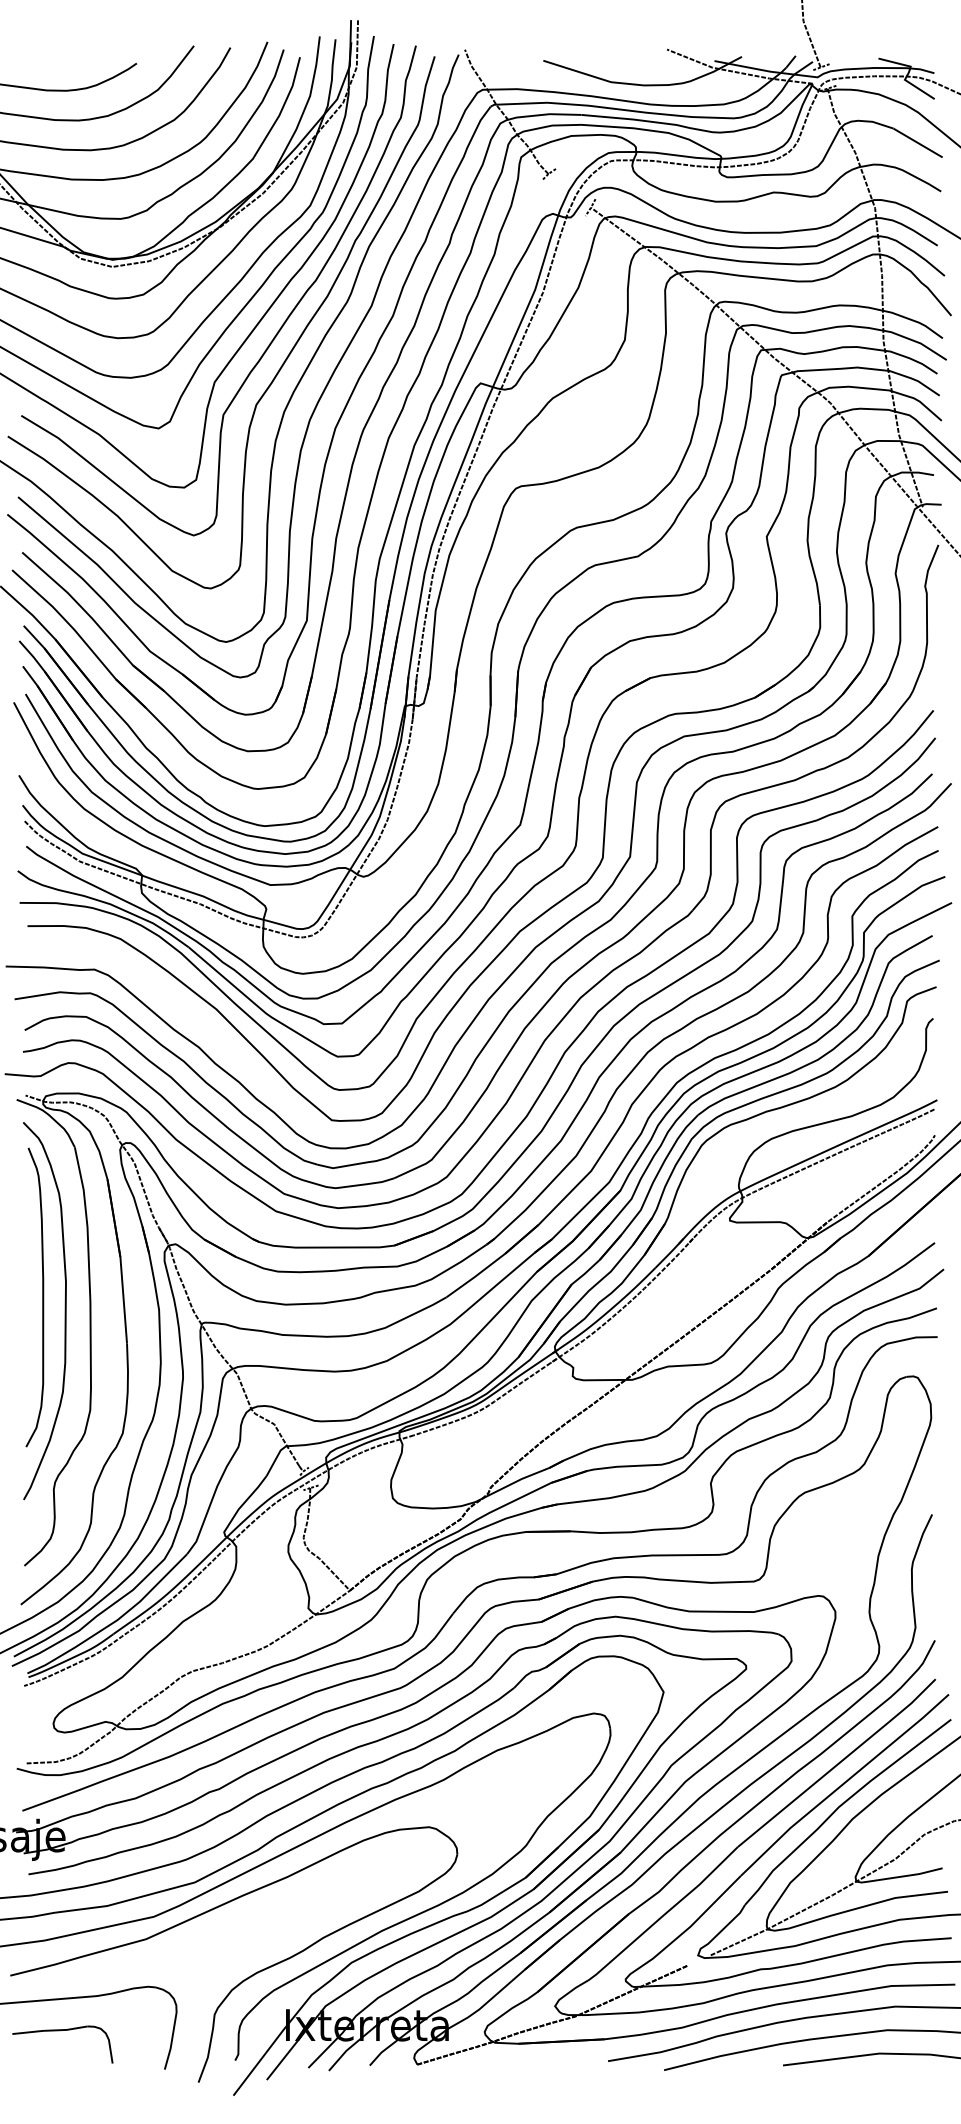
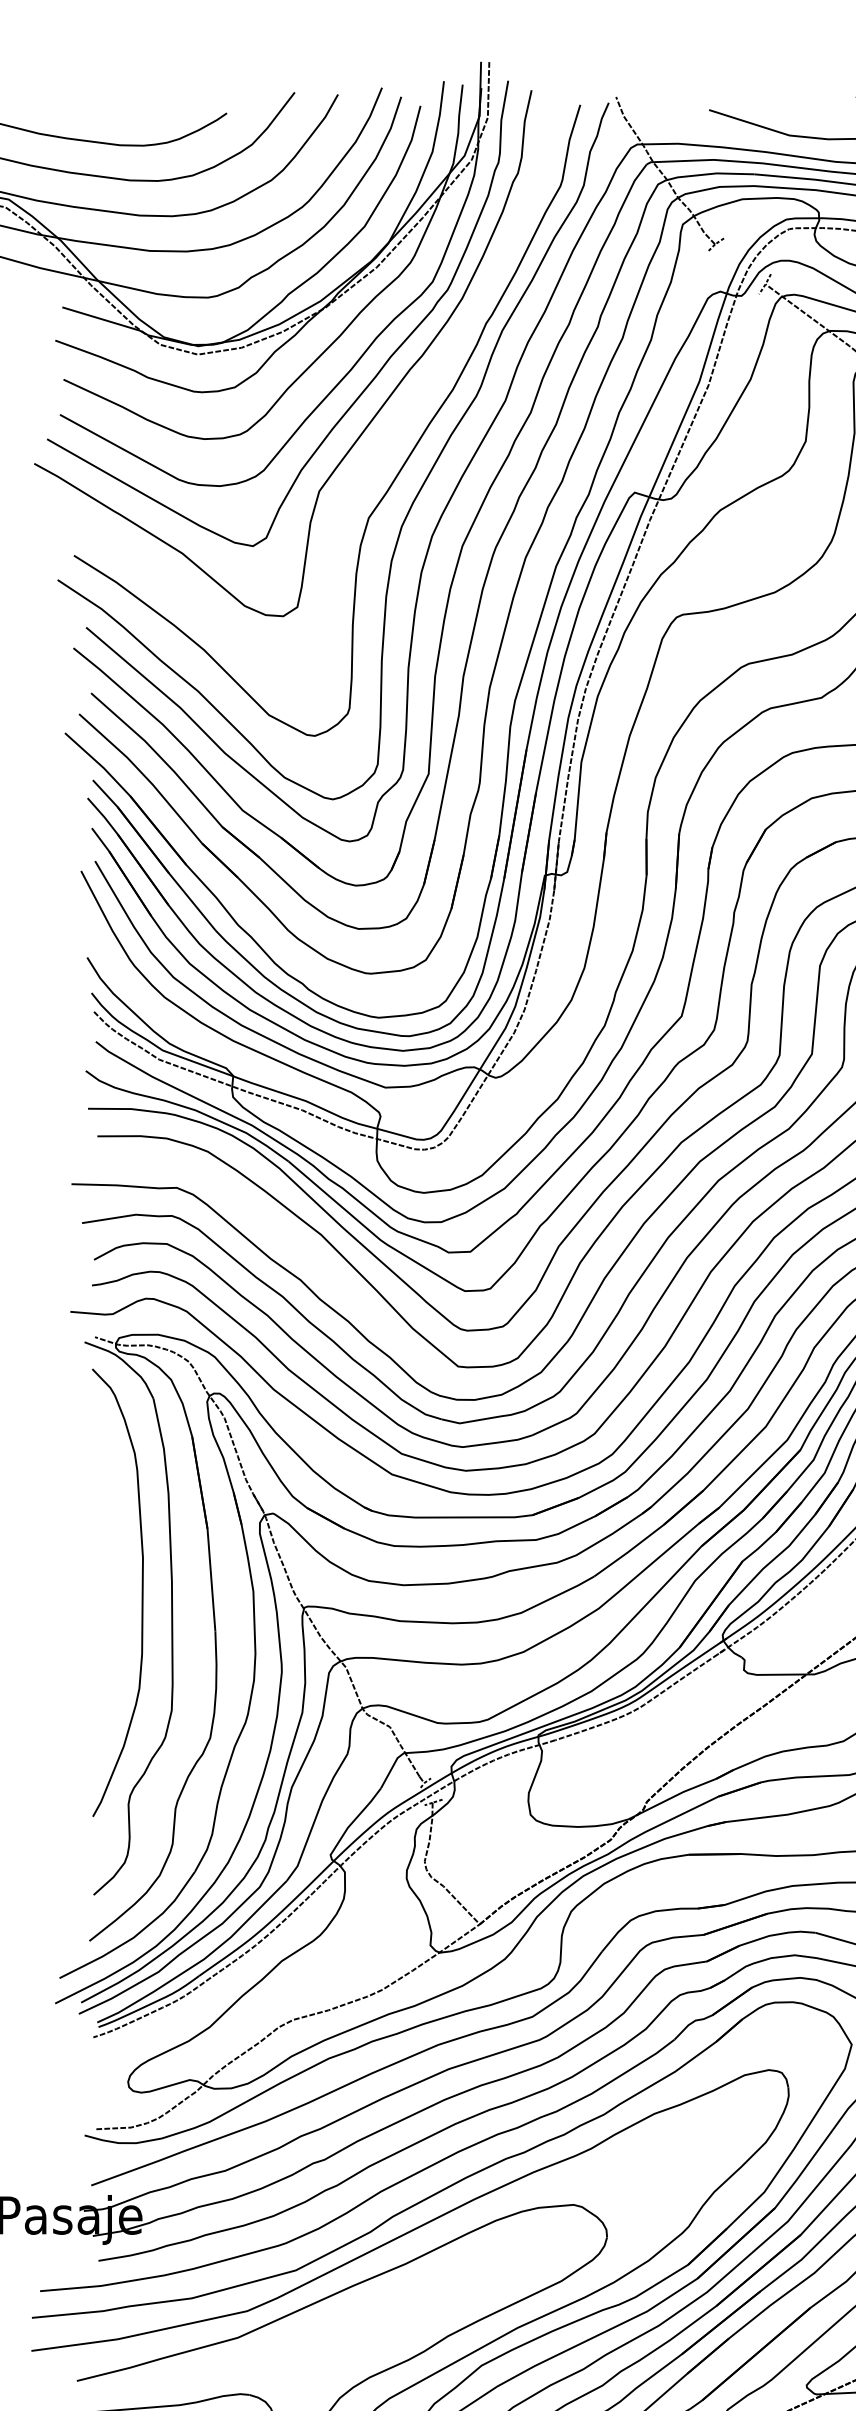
curve: (277, 331) -> (393, 431), removed
curve: (42, 1297) -> (115, 1576), removed

